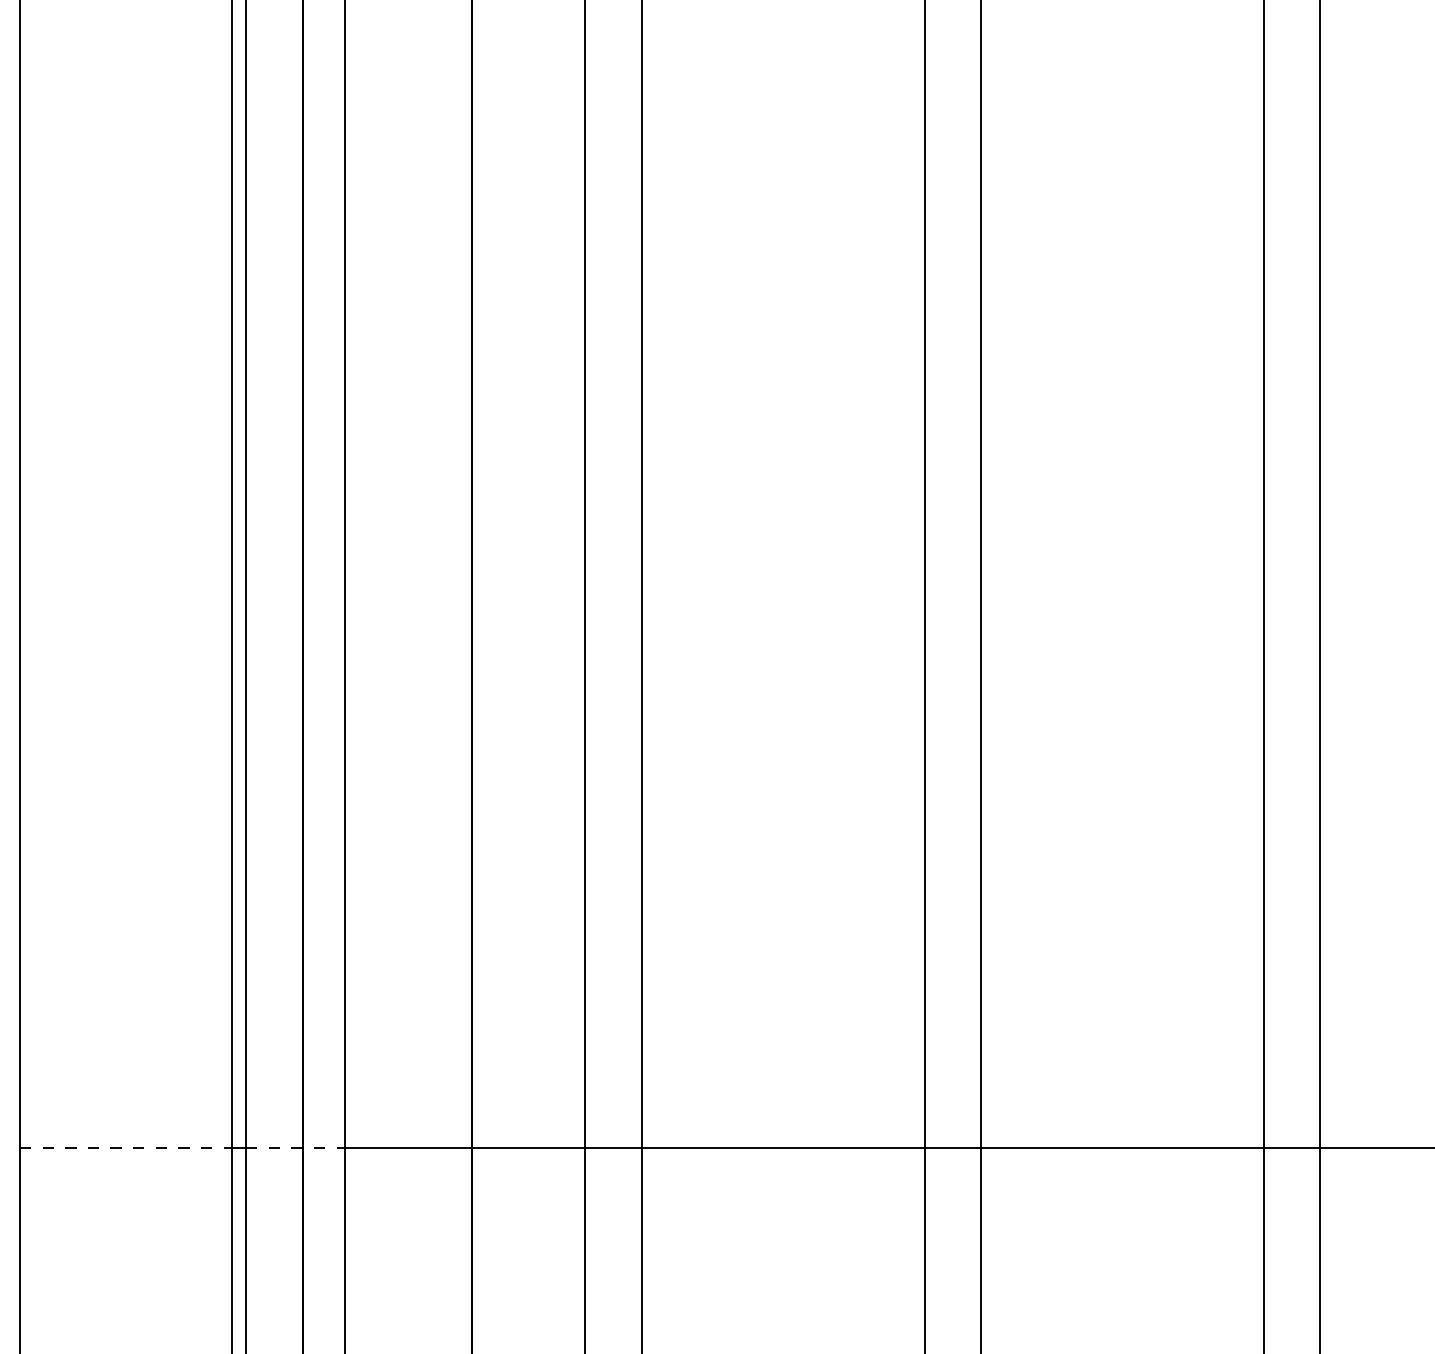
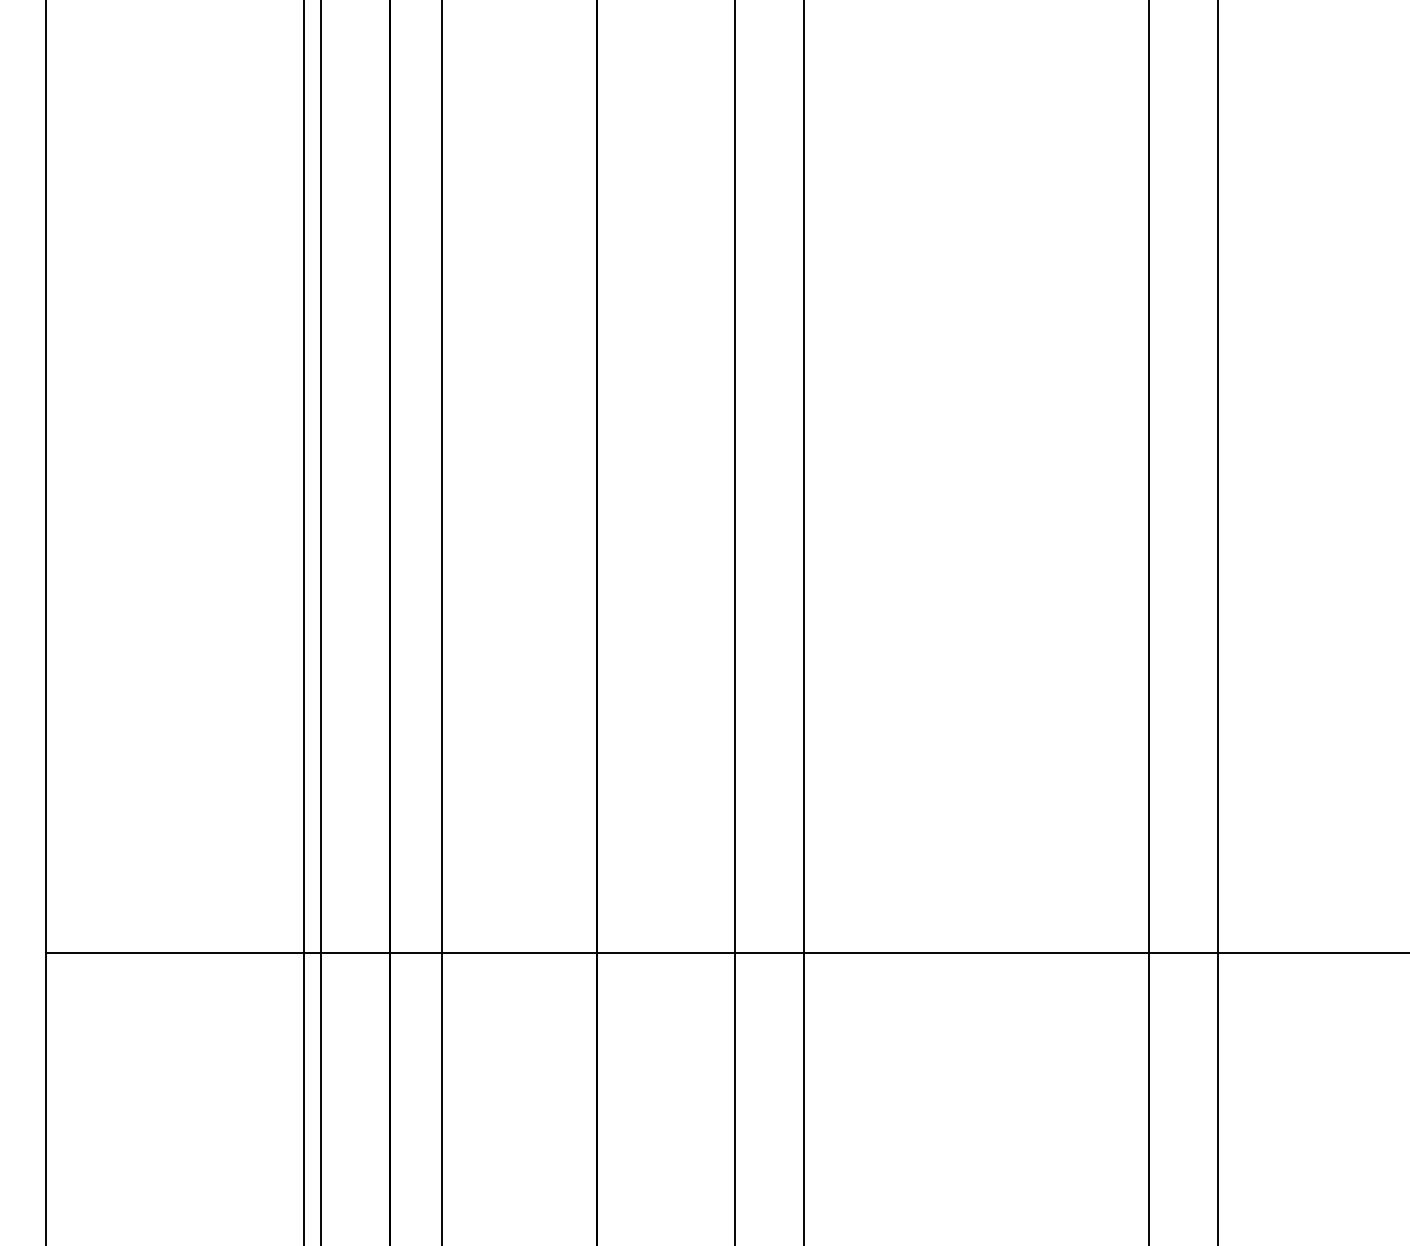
line: (126, 1147) -> (175, 952), dashed -> solid
line: (296, 1147) -> (382, 952), dashed -> solid

